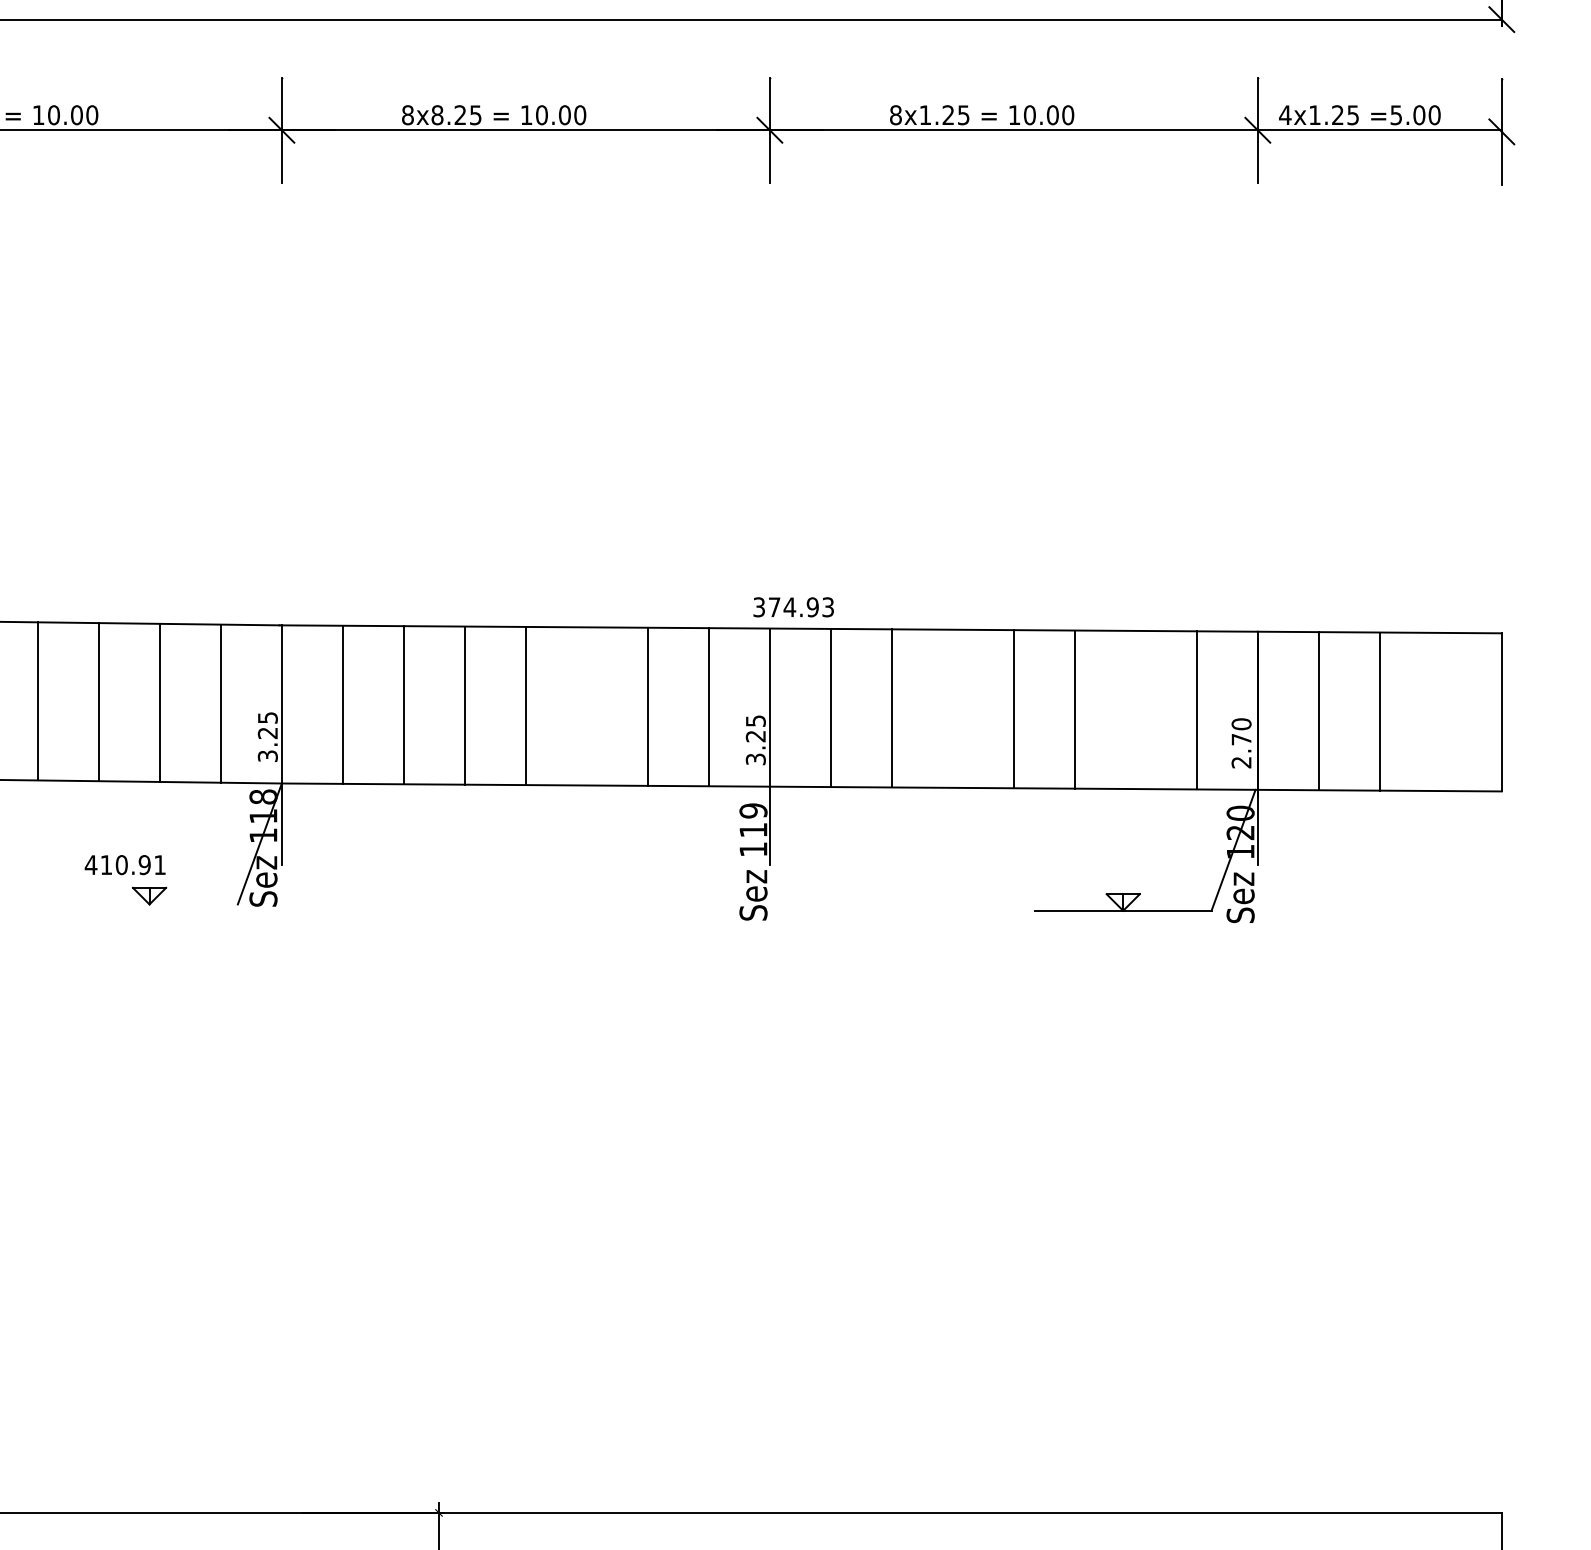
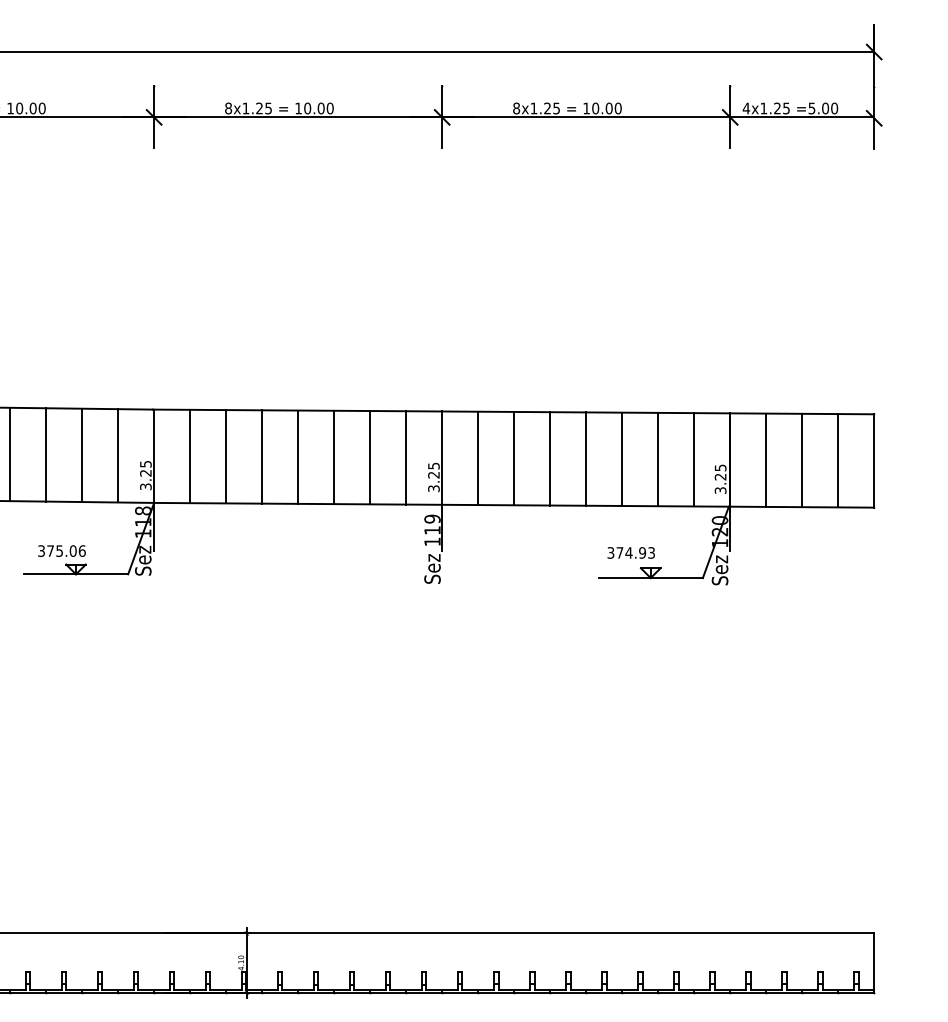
line: (1502, 52) -> (874, 71), added
text: (436, 115) -> (245, 108), 8x8.25 -> 8x1.25
text: (792, 606) -> (630, 552), moved
line: (587, 706) -> (334, 457), added
line: (953, 708) -> (550, 458), added
line: (1136, 709) -> (658, 459), added
line: (1441, 711) -> (838, 460), added
text: (1241, 742) -> (720, 478), 2.70 -> 3.25
text: (124, 864) -> (61, 550), 410.91 -> 375.06
line: (148, 904) -> (75, 574), added

